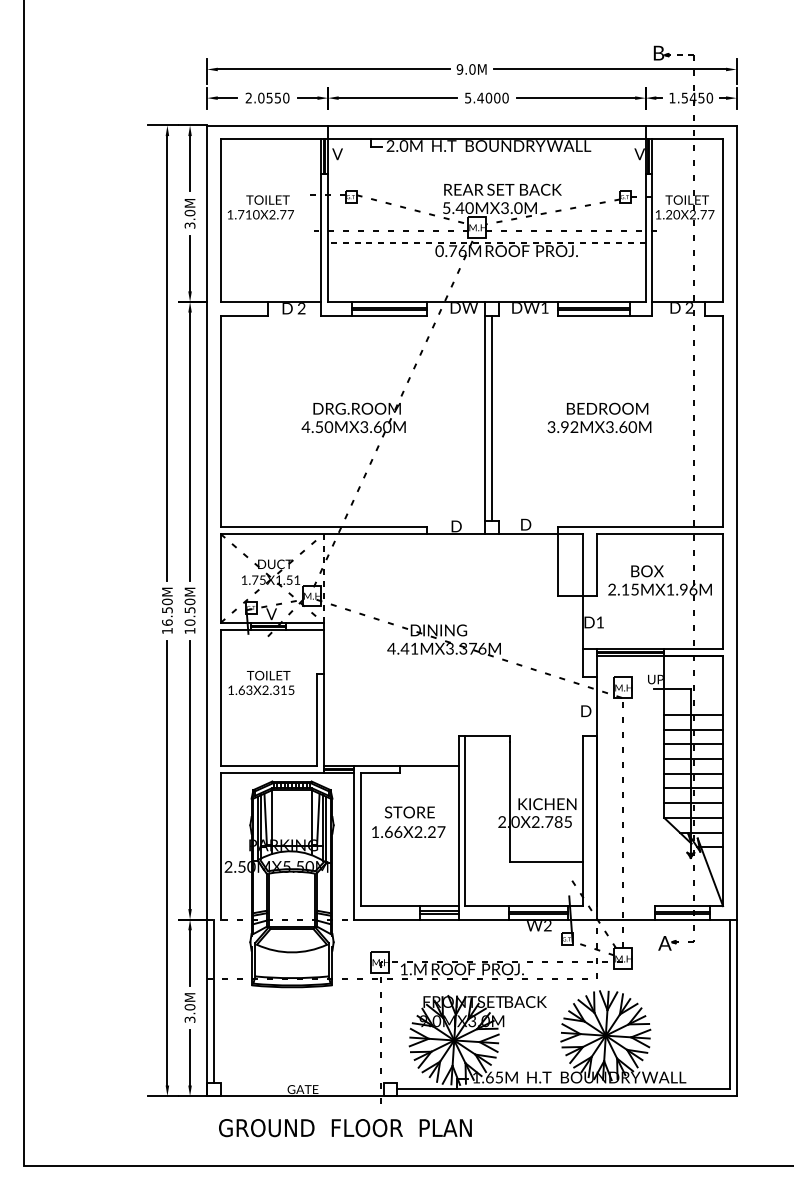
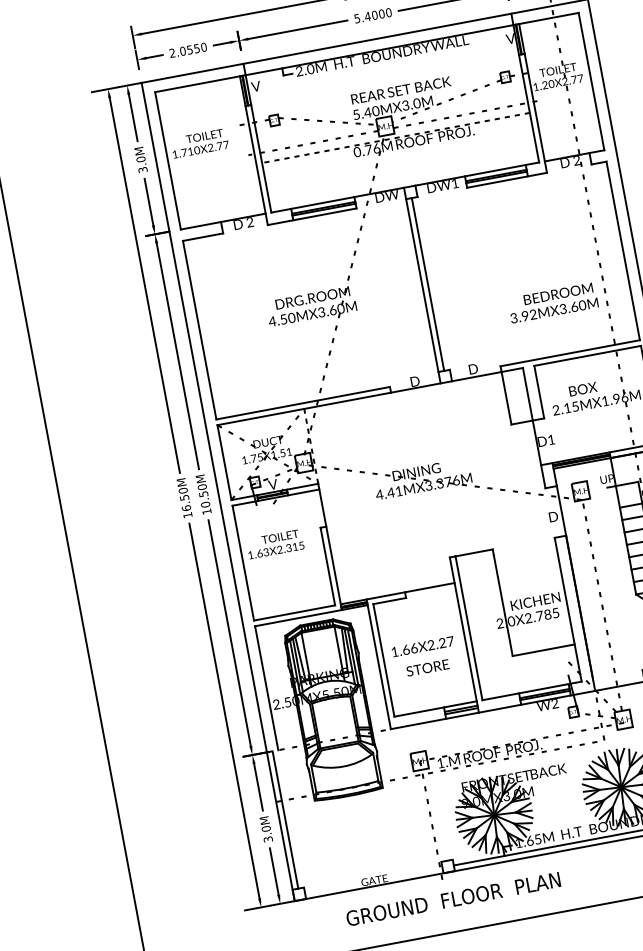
text: (599, 417) -> (552, 302), moved
text: (409, 812) -> (427, 668), moved
text: (345, 1128) -> (453, 899), moved

